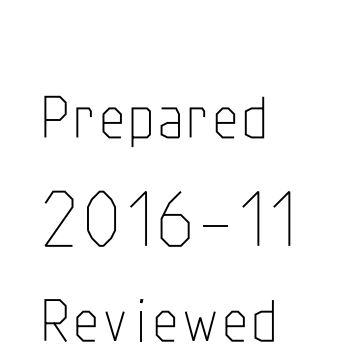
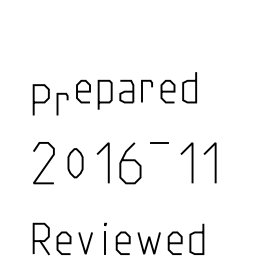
part: (67, 116) -> (50, 99), moved
part: (101, 219) -> (75, 163), size x0.7
line: (215, 225) -> (159, 142), moved

